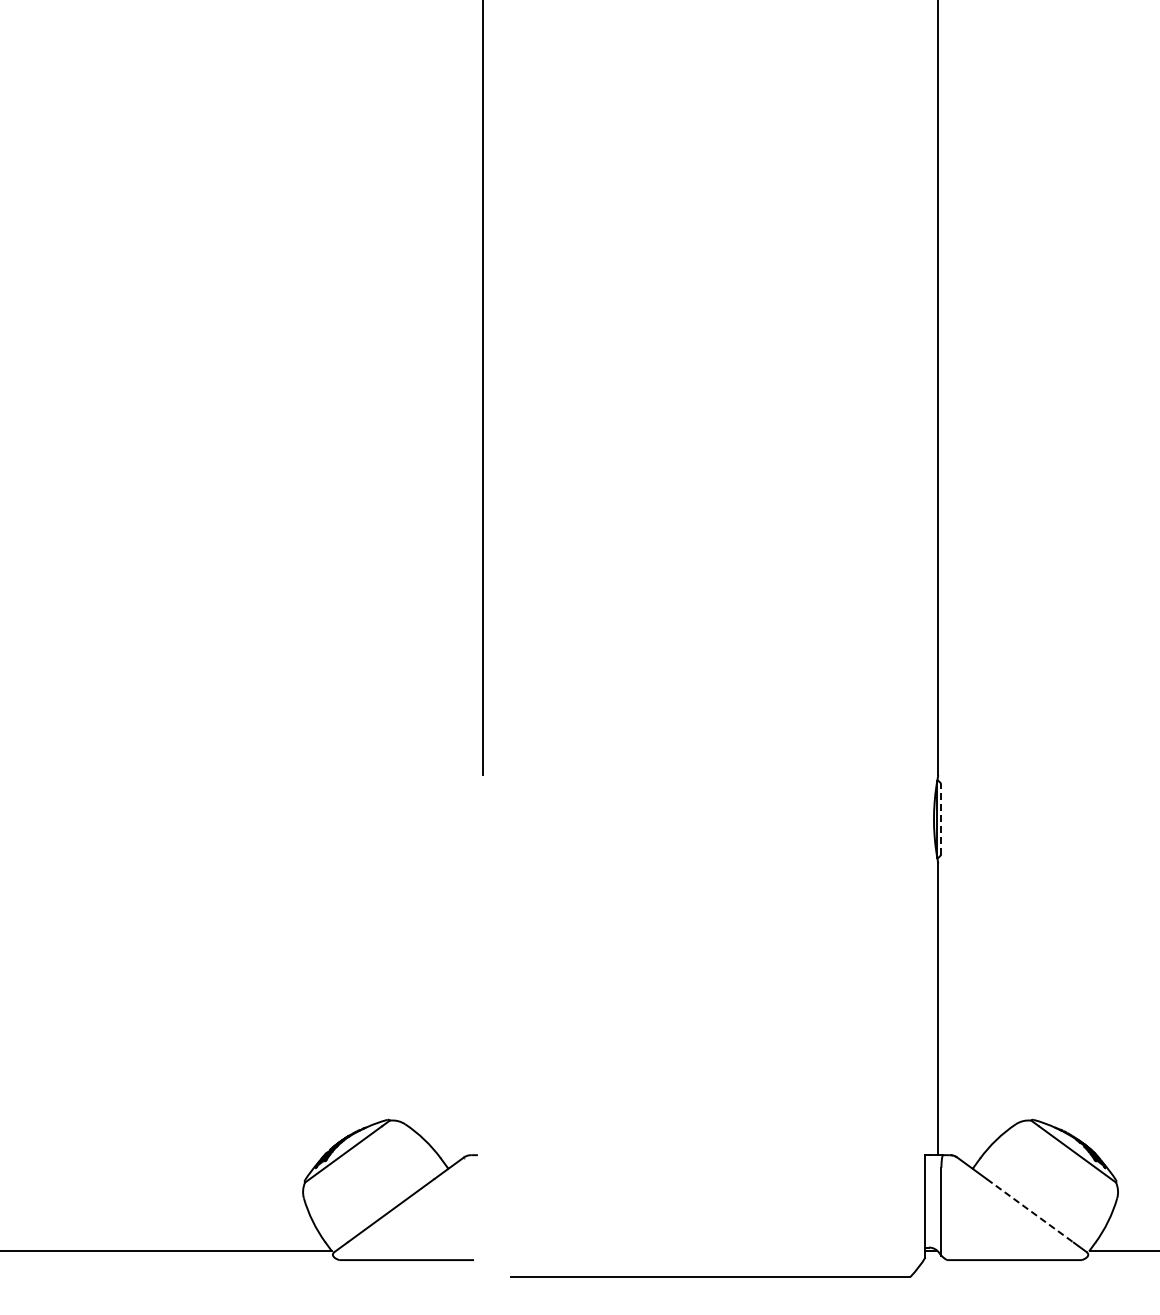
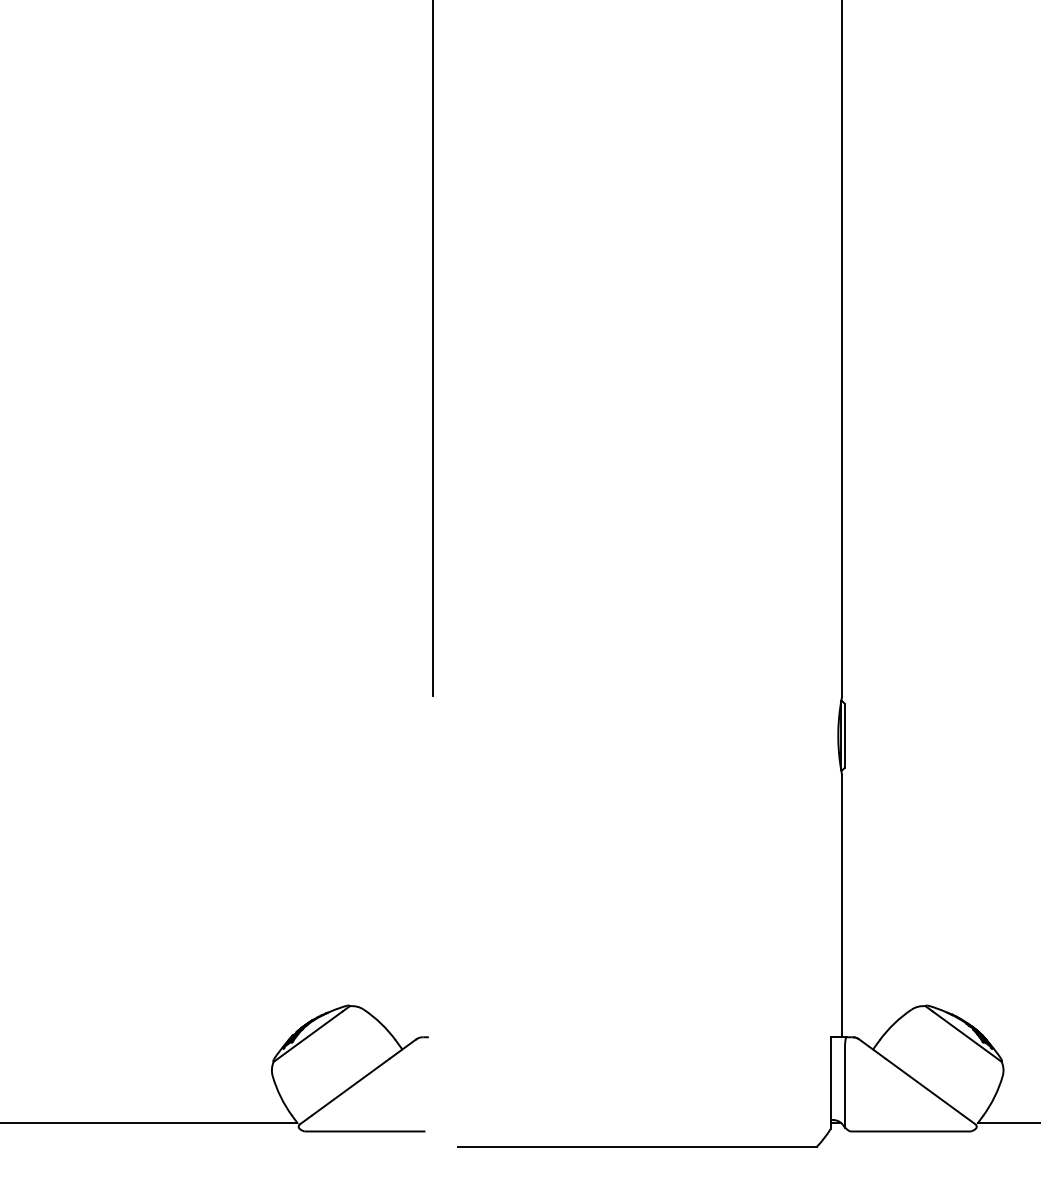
line: (941, 818) -> (845, 735), dashed -> solid
line: (1030, 1210) -> (924, 1086), dashed -> solid

